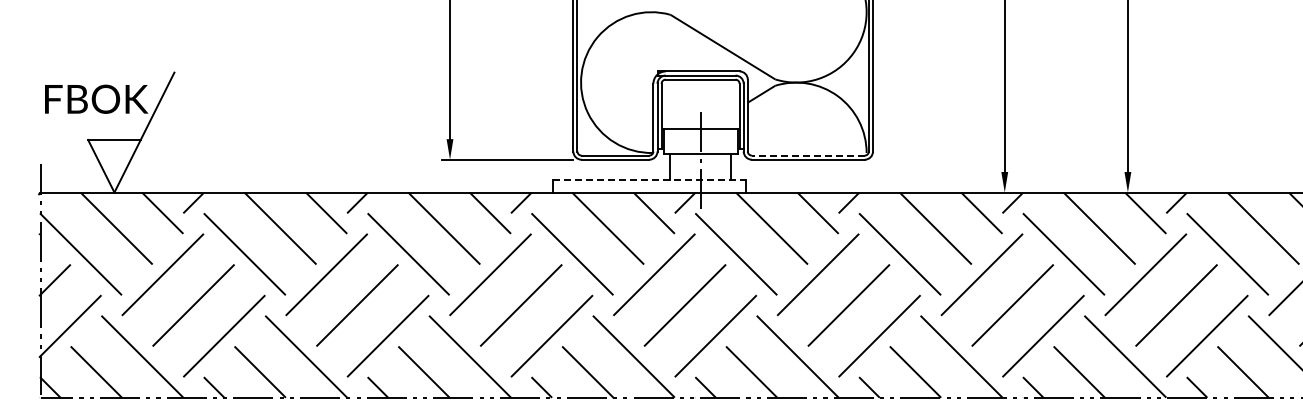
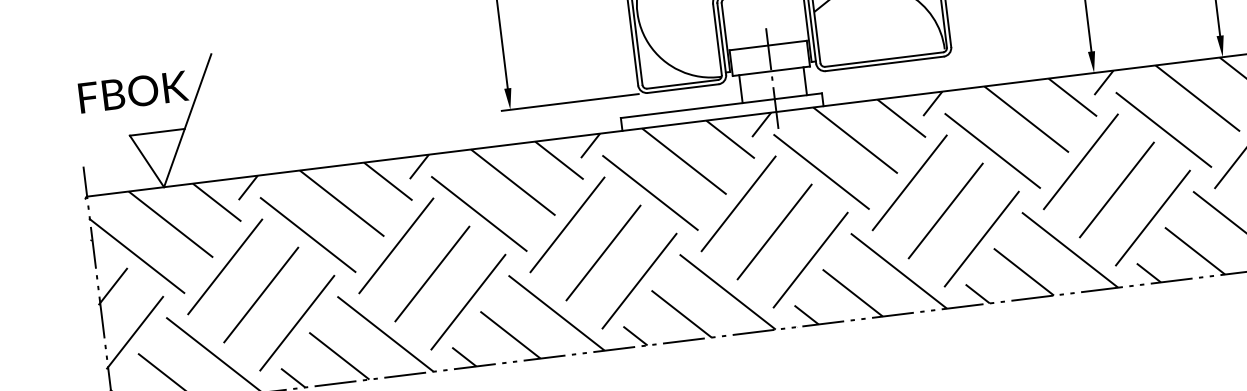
line: (807, 155) -> (883, 59), dashed -> solid
line: (650, 180) -> (722, 105), dashed -> solid

